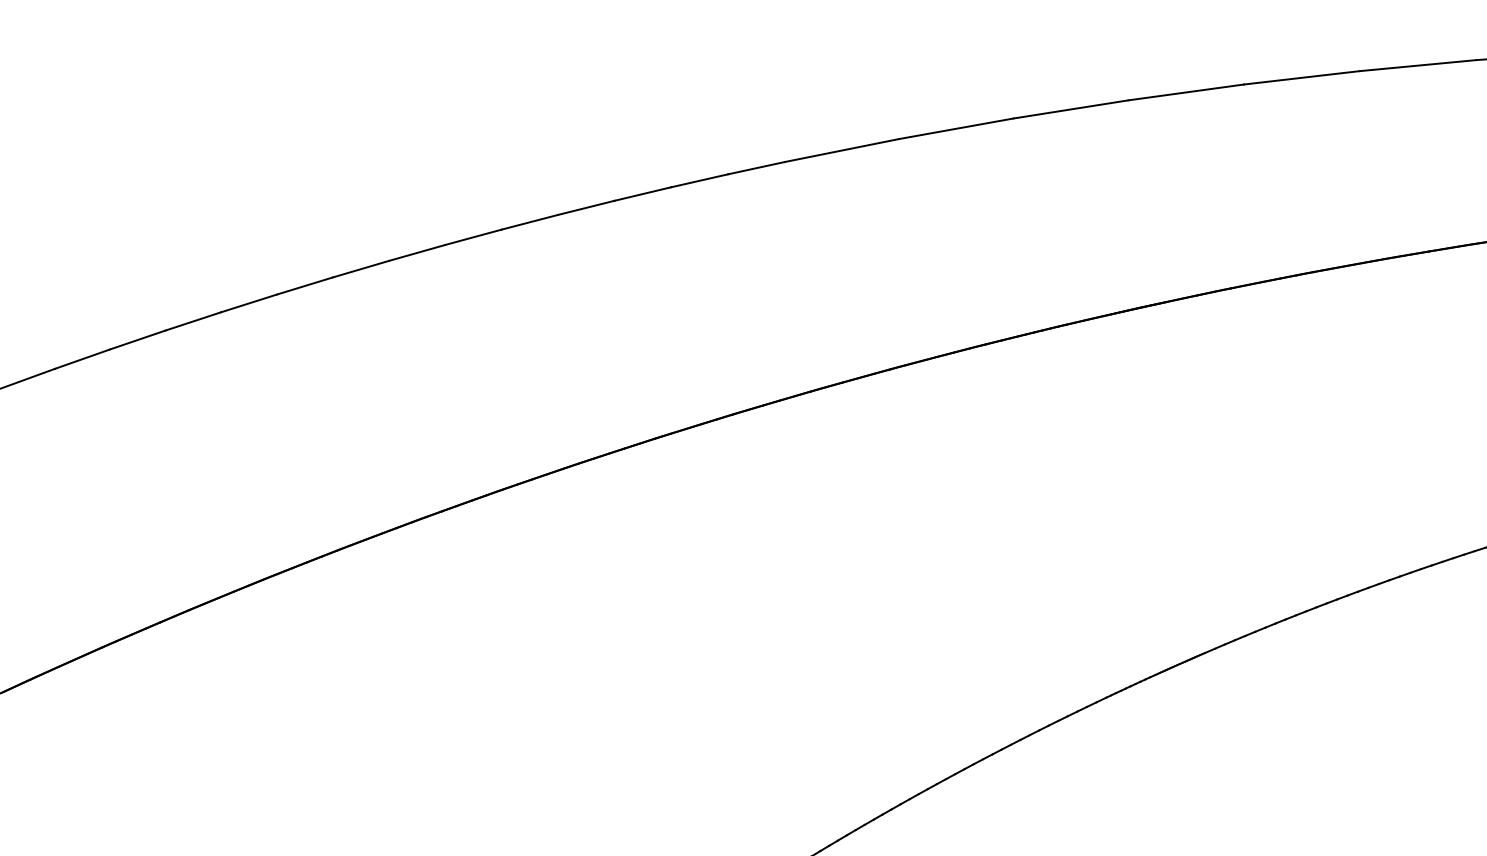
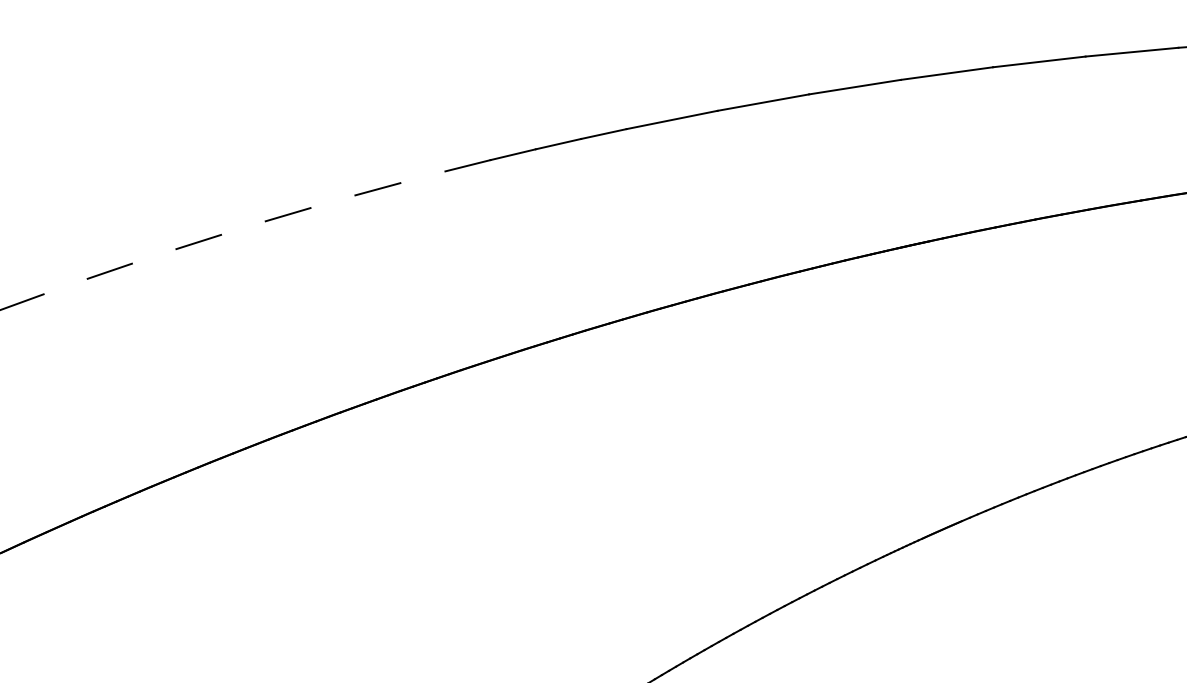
line: (529, 221) -> (422, 176), removed
line: (417, 252) -> (333, 201), removed
line: (304, 285) -> (243, 227), removed
line: (193, 321) -> (154, 256), removed
line: (82, 358) -> (65, 286), removed

